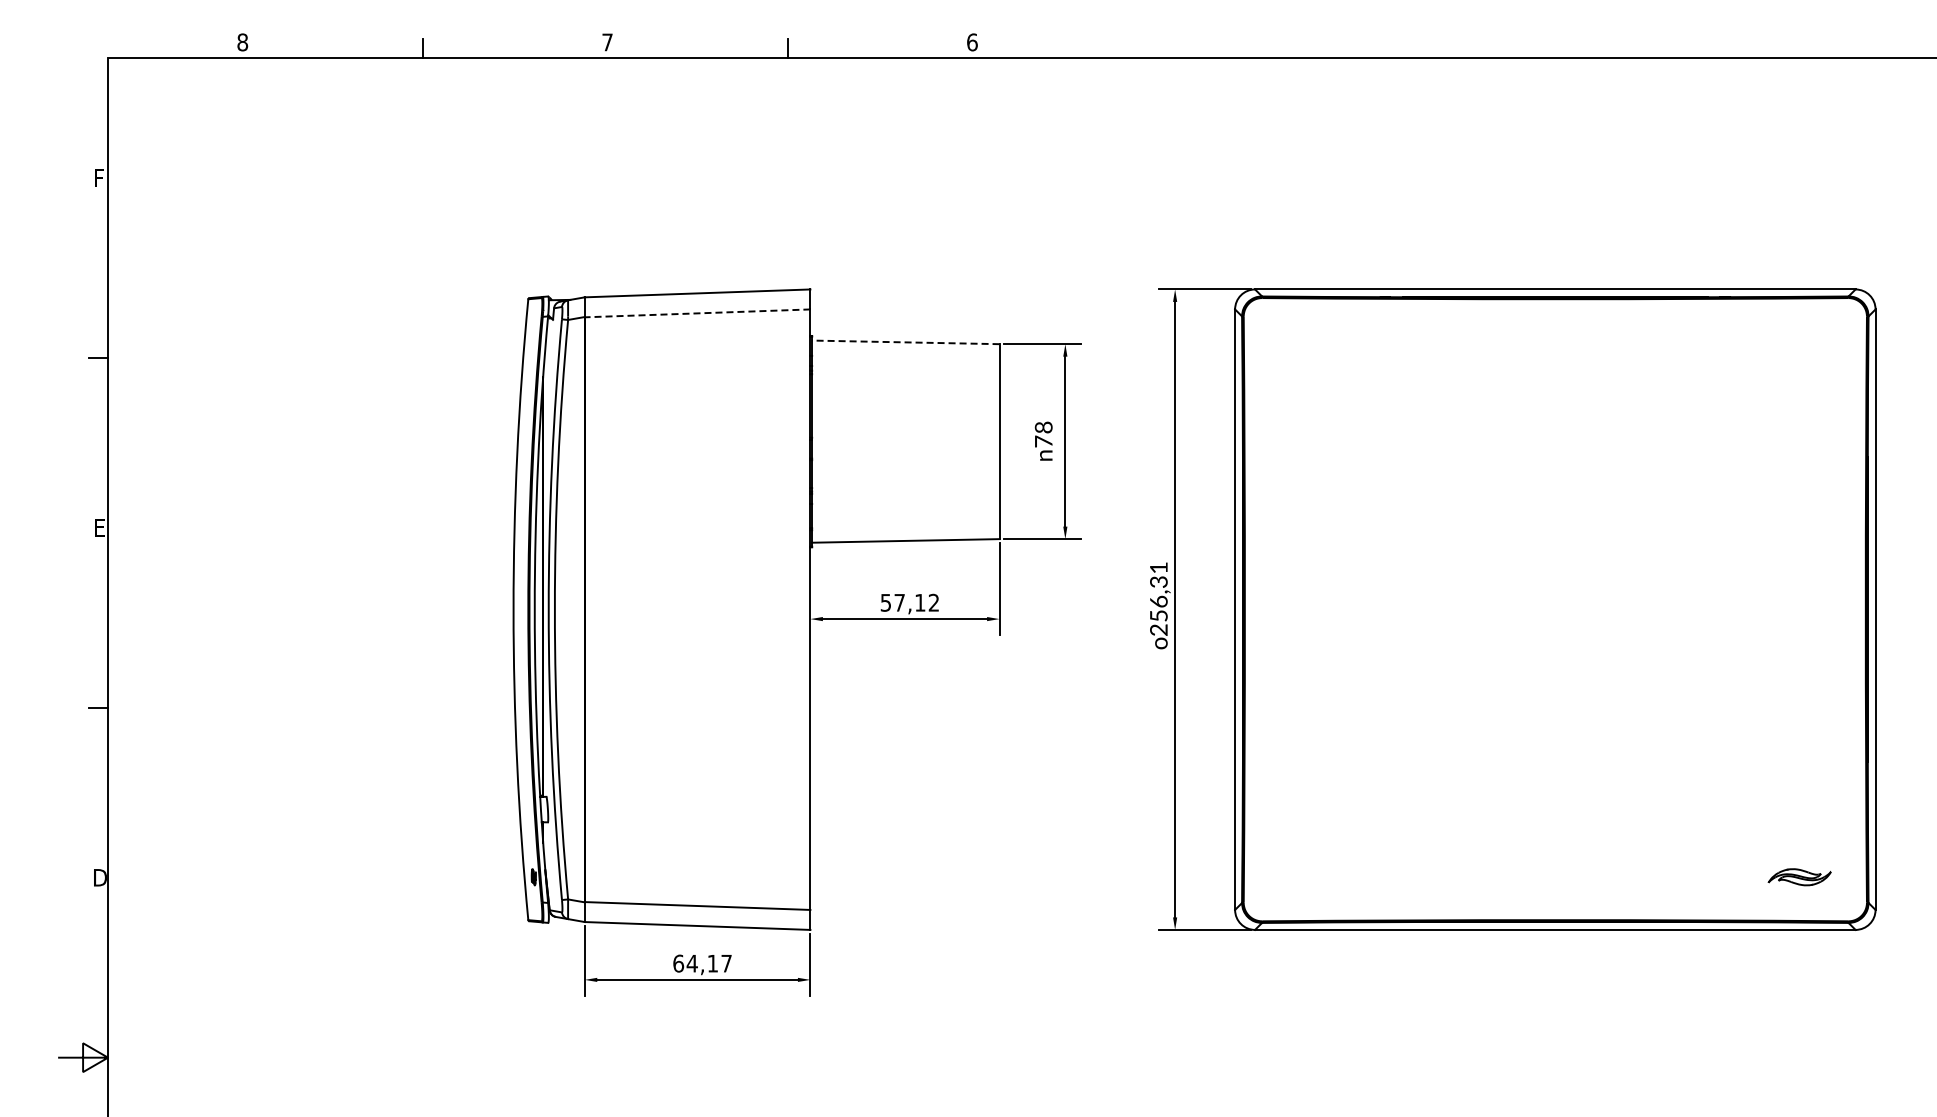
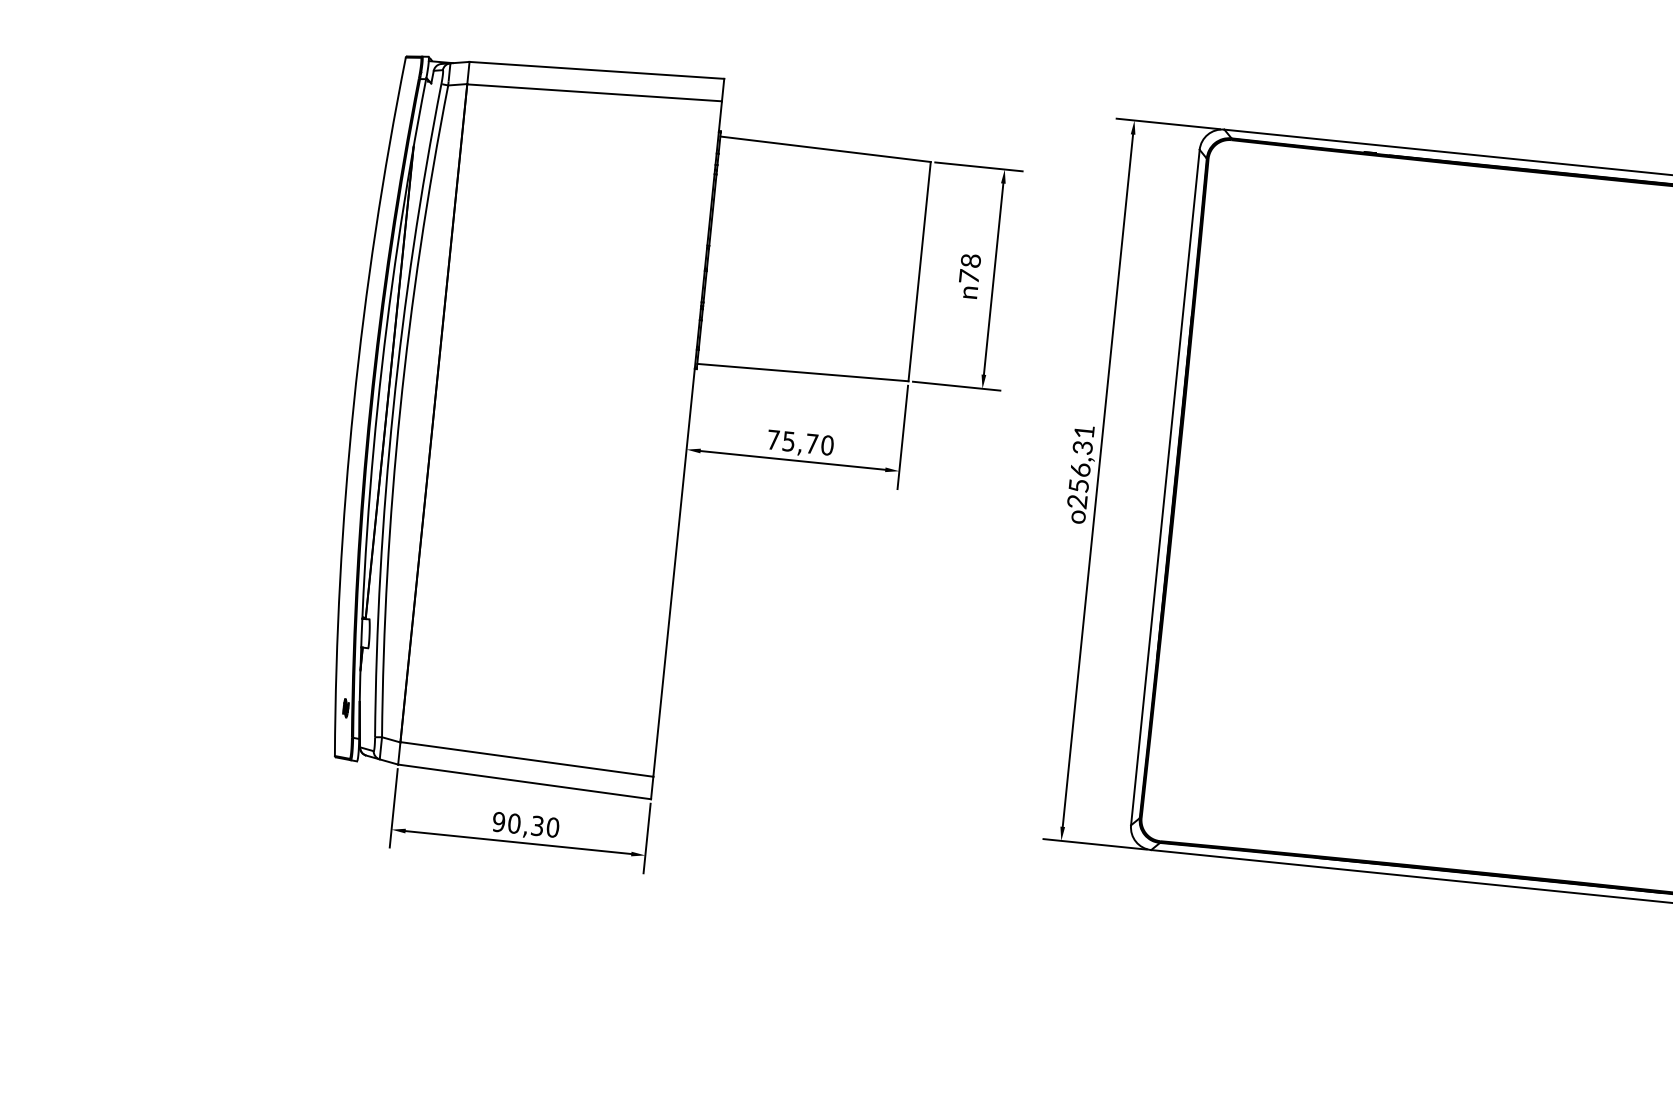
line: (697, 313) -> (594, 92), dashed -> solid
line: (905, 342) -> (825, 149), dashed -> solid
text: (909, 602) -> (799, 442), 57,12 -> 75,70
text: (702, 963) -> (525, 824), 64,17 -> 90,30

